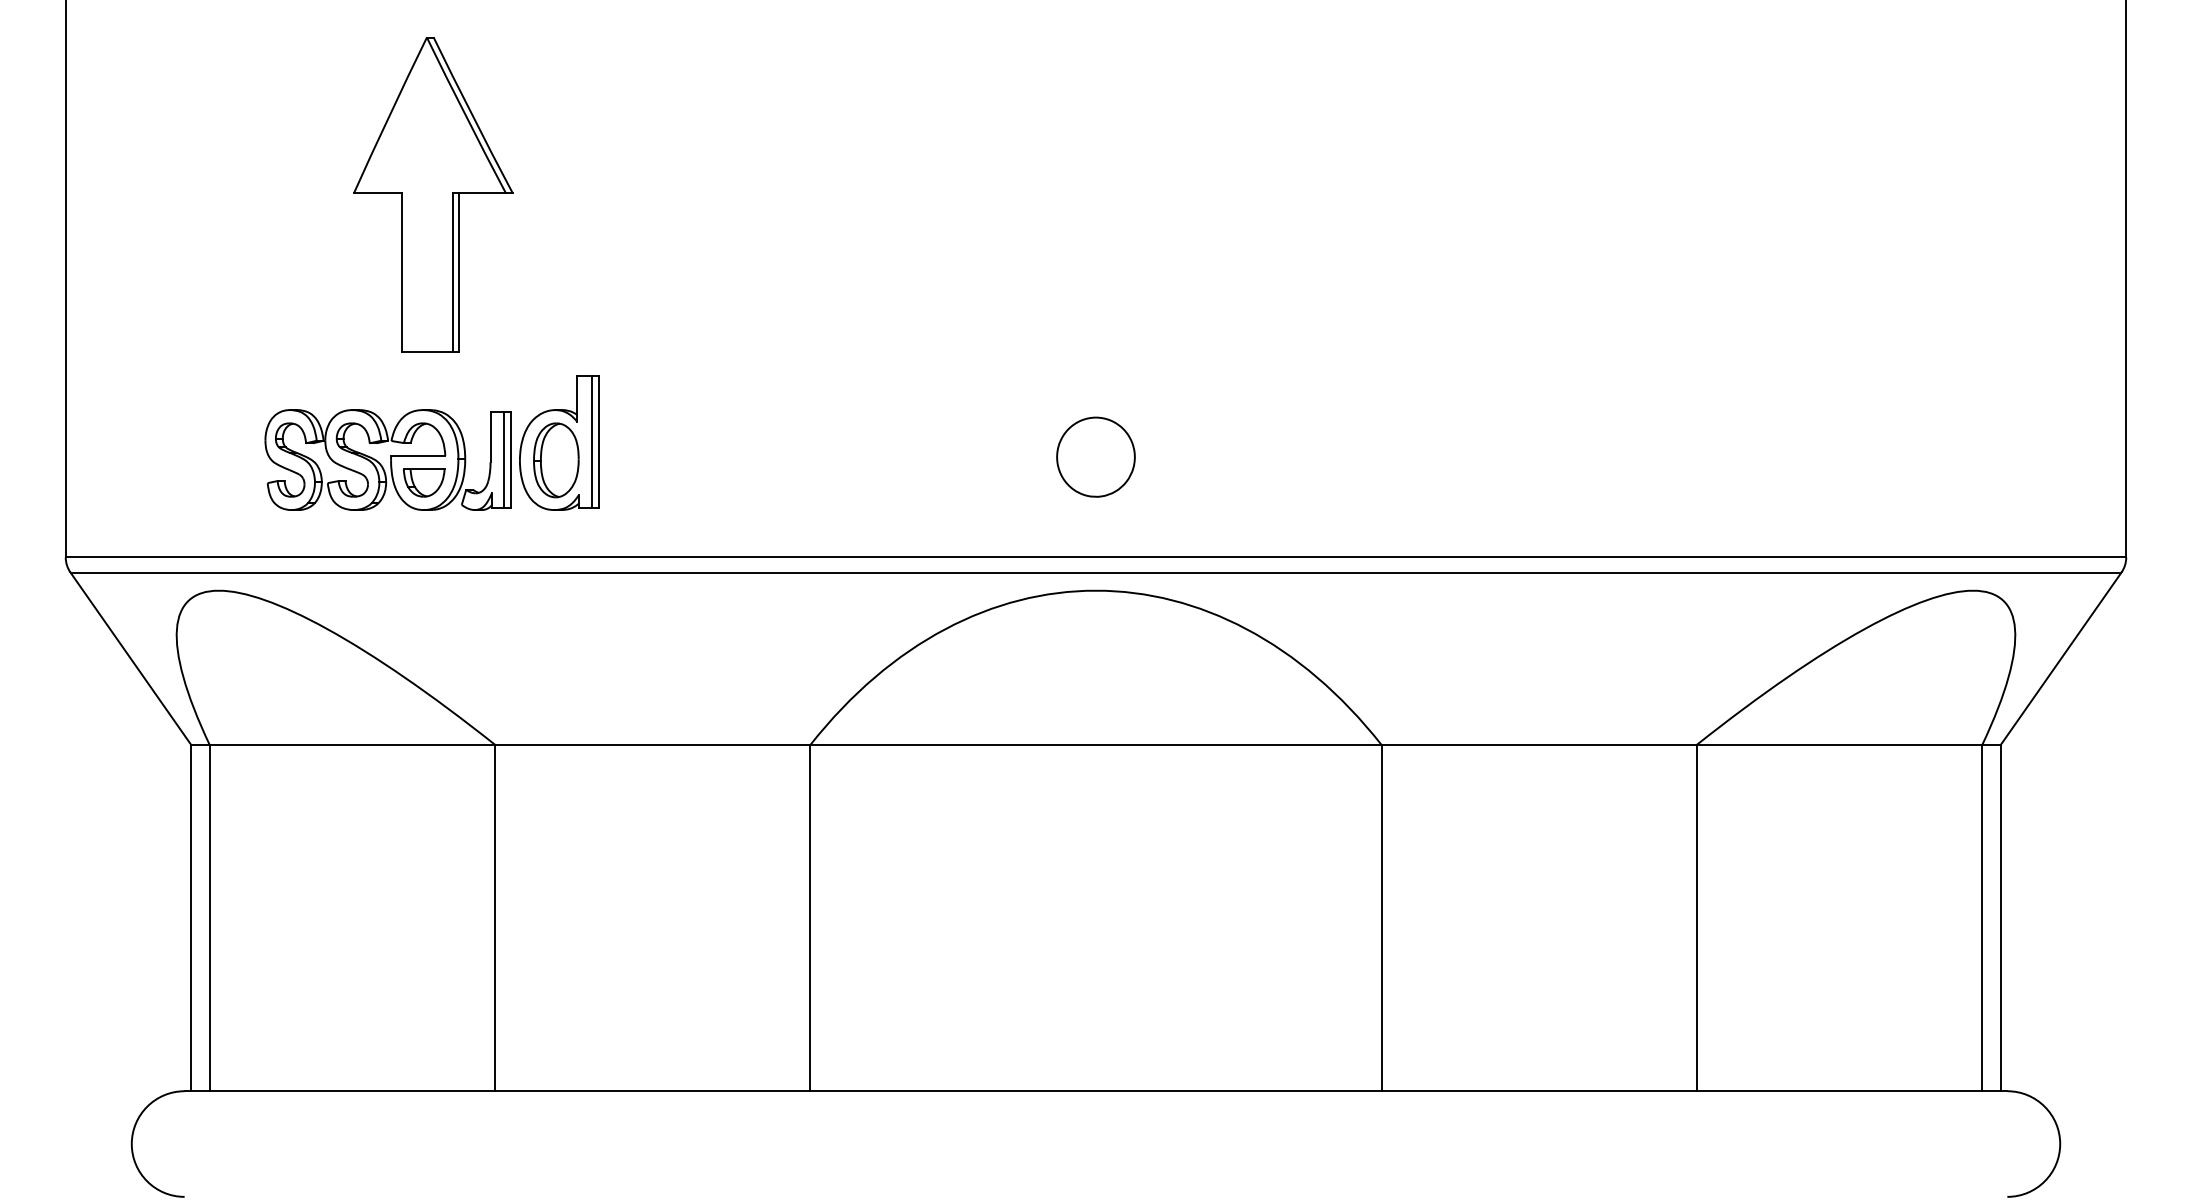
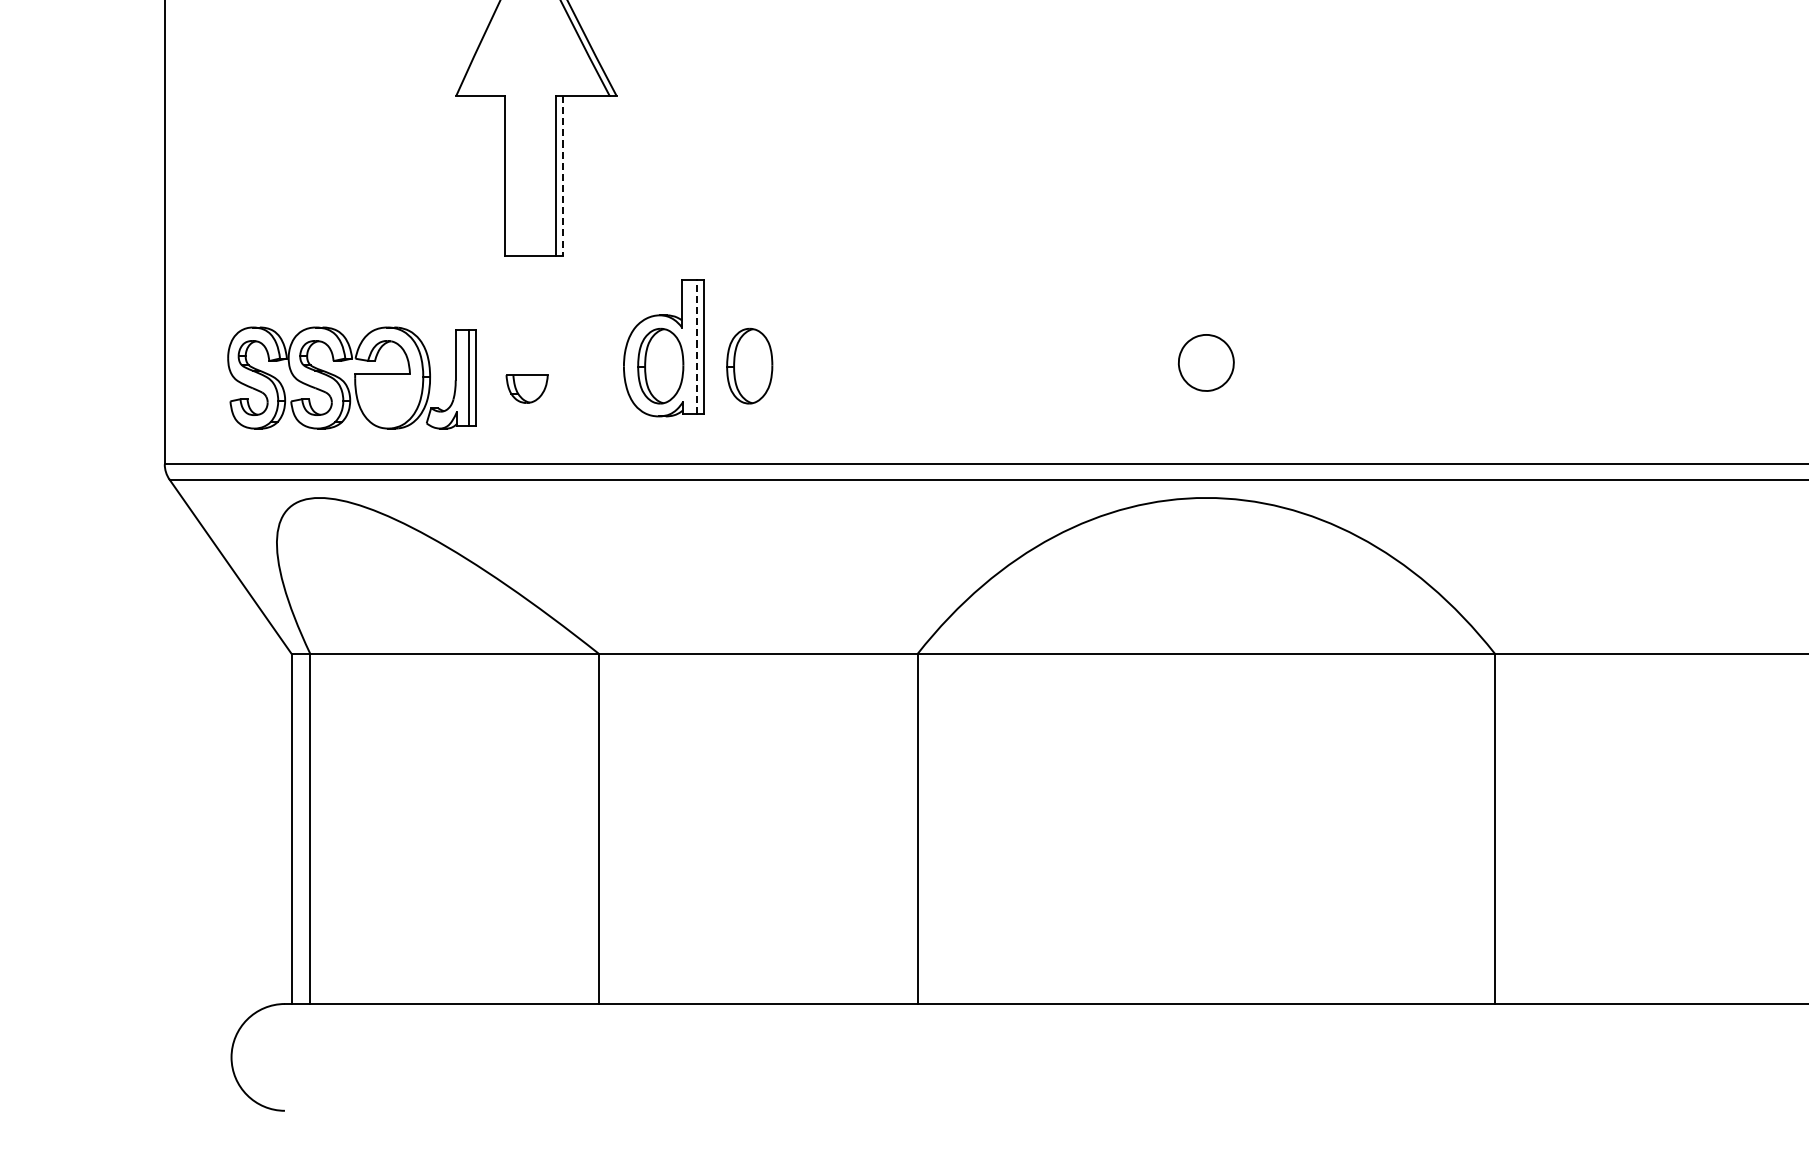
line: (459, 272) -> (562, 176), solid -> dashed
line: (591, 441) -> (696, 347), solid -> dashed
part: (1095, 456) -> (1205, 362), size x0.7
part: (387, 459) -> (351, 377), moved
part: (644, 460) -> (749, 366), added

